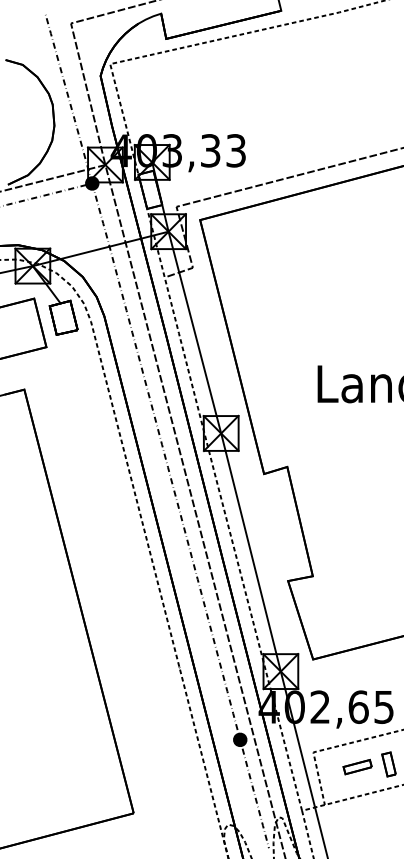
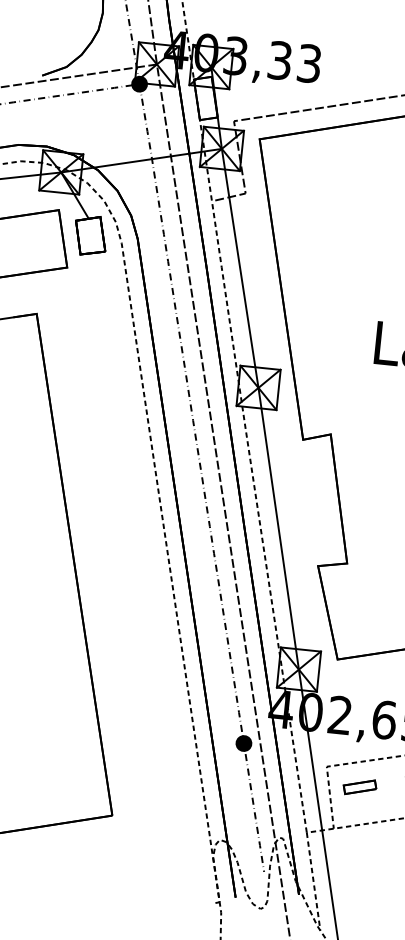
part: (357, 766) -> (359, 786), moved

